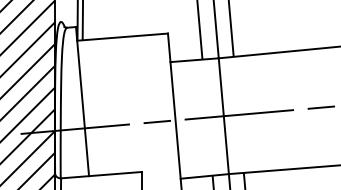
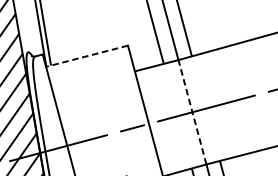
line: (122, 37) -> (87, 56), solid -> dashed
line: (223, 115) -> (192, 111), solid -> dashed

